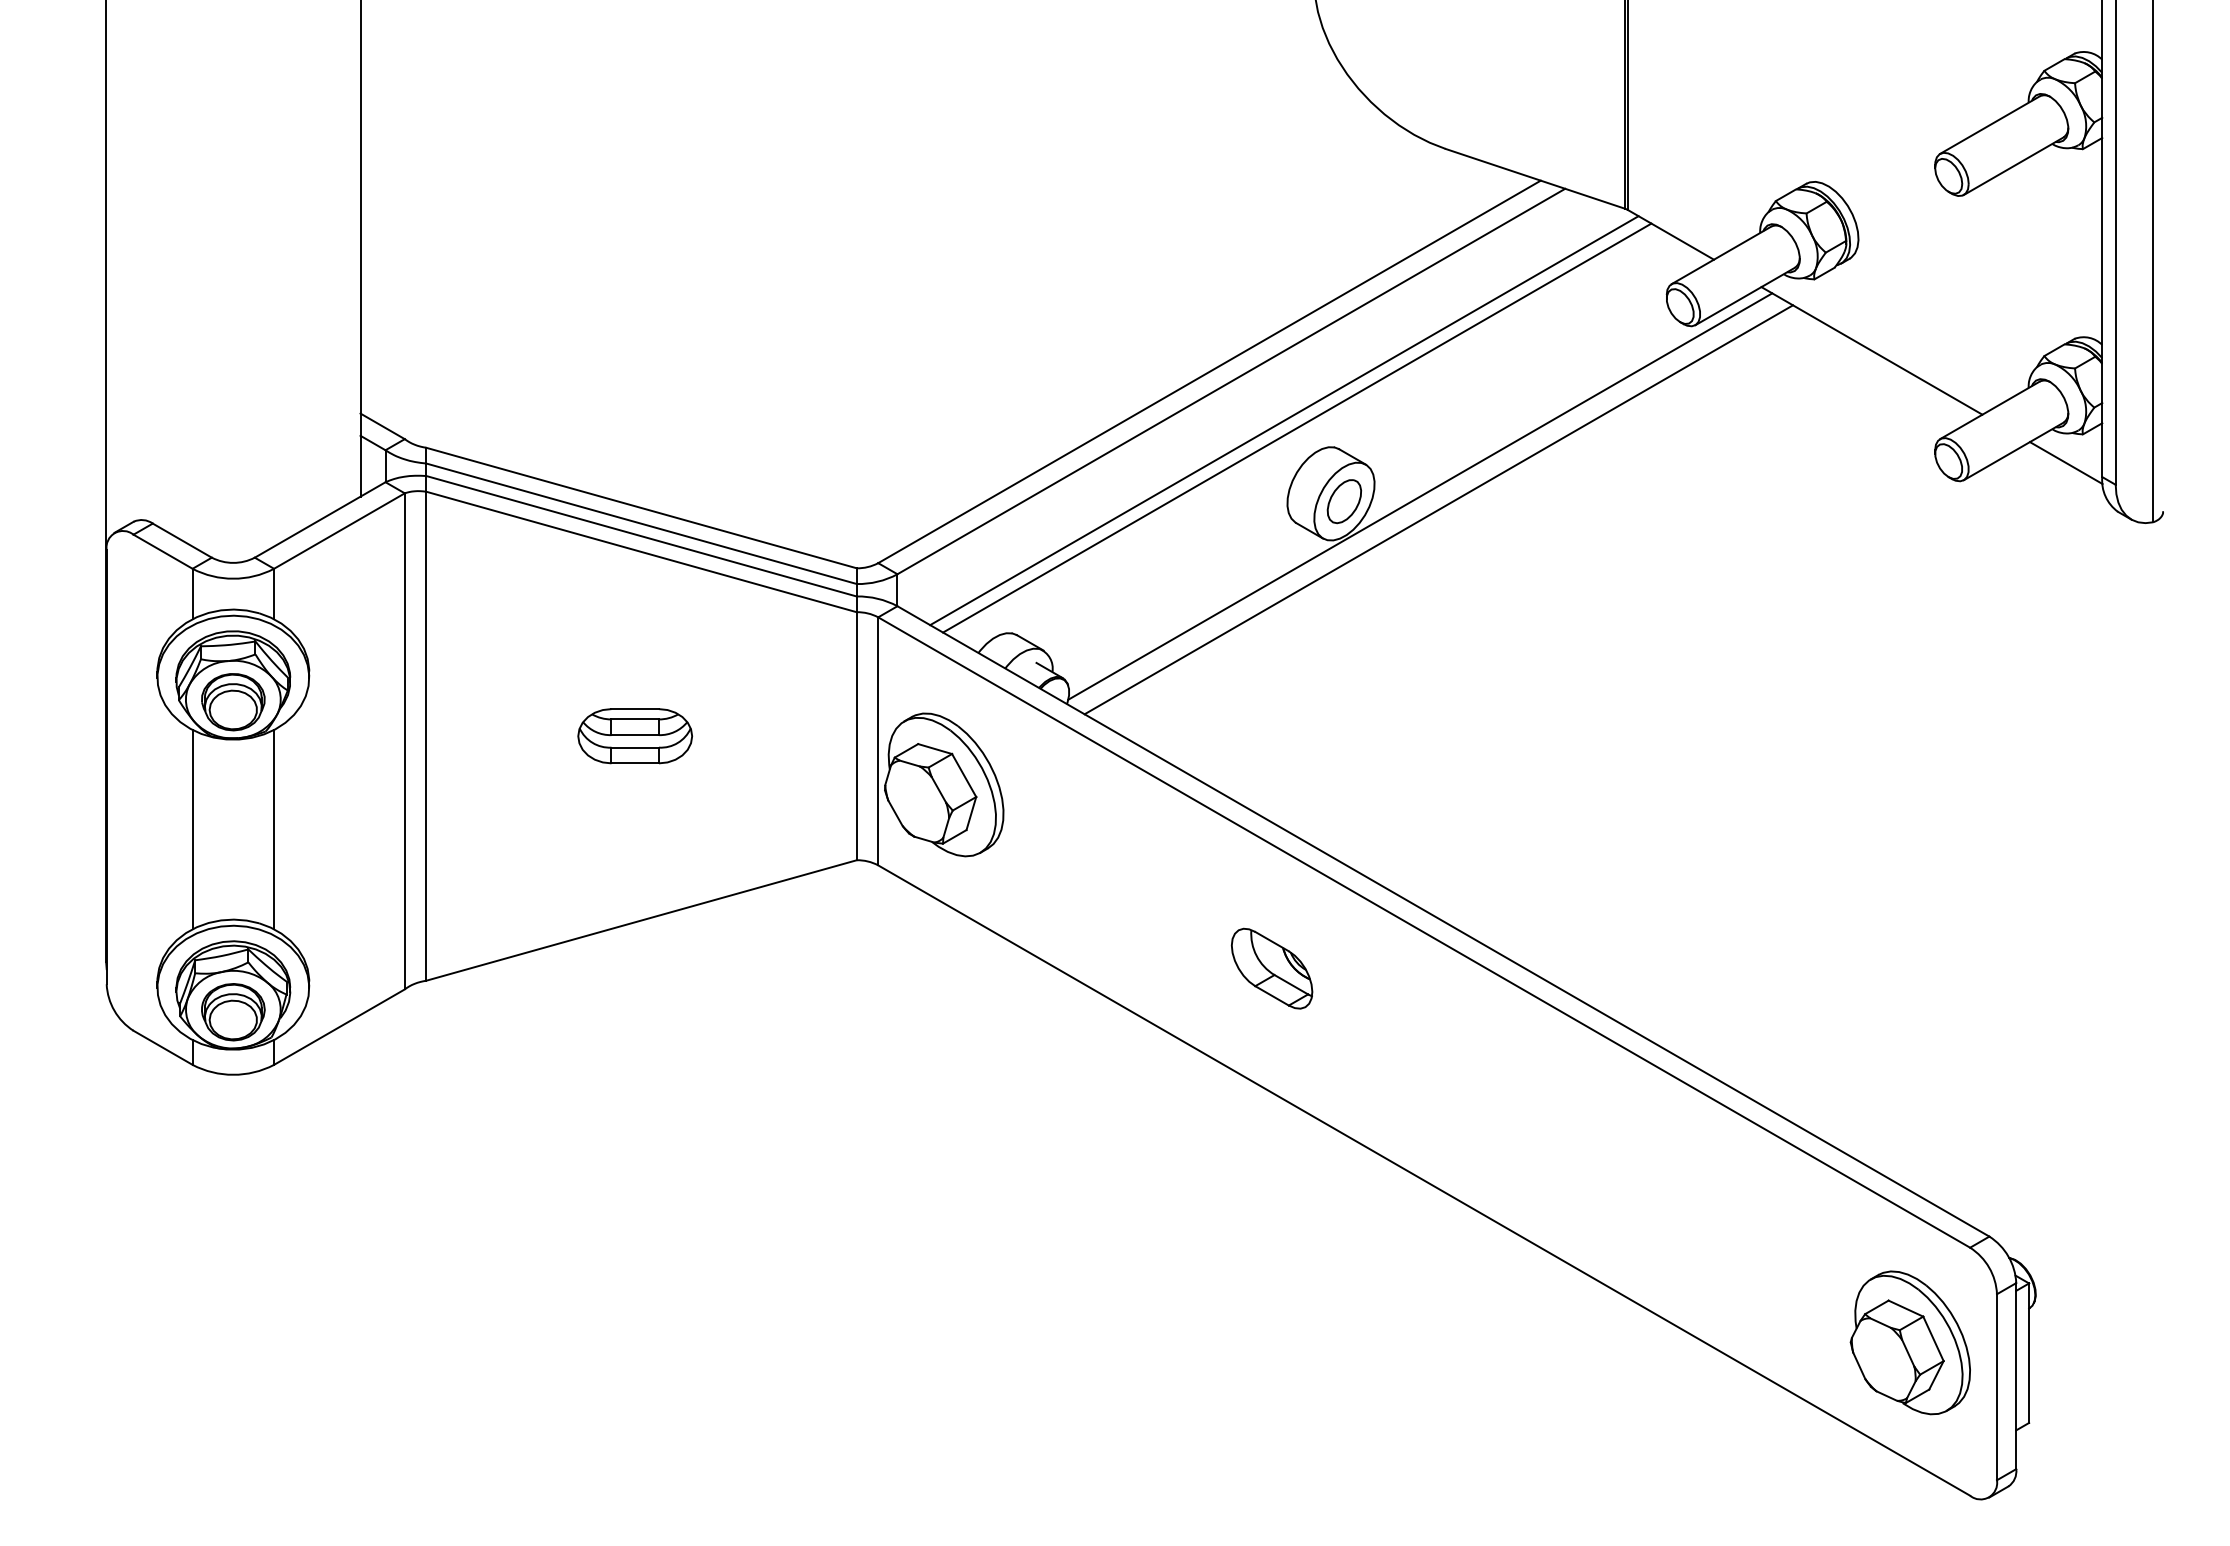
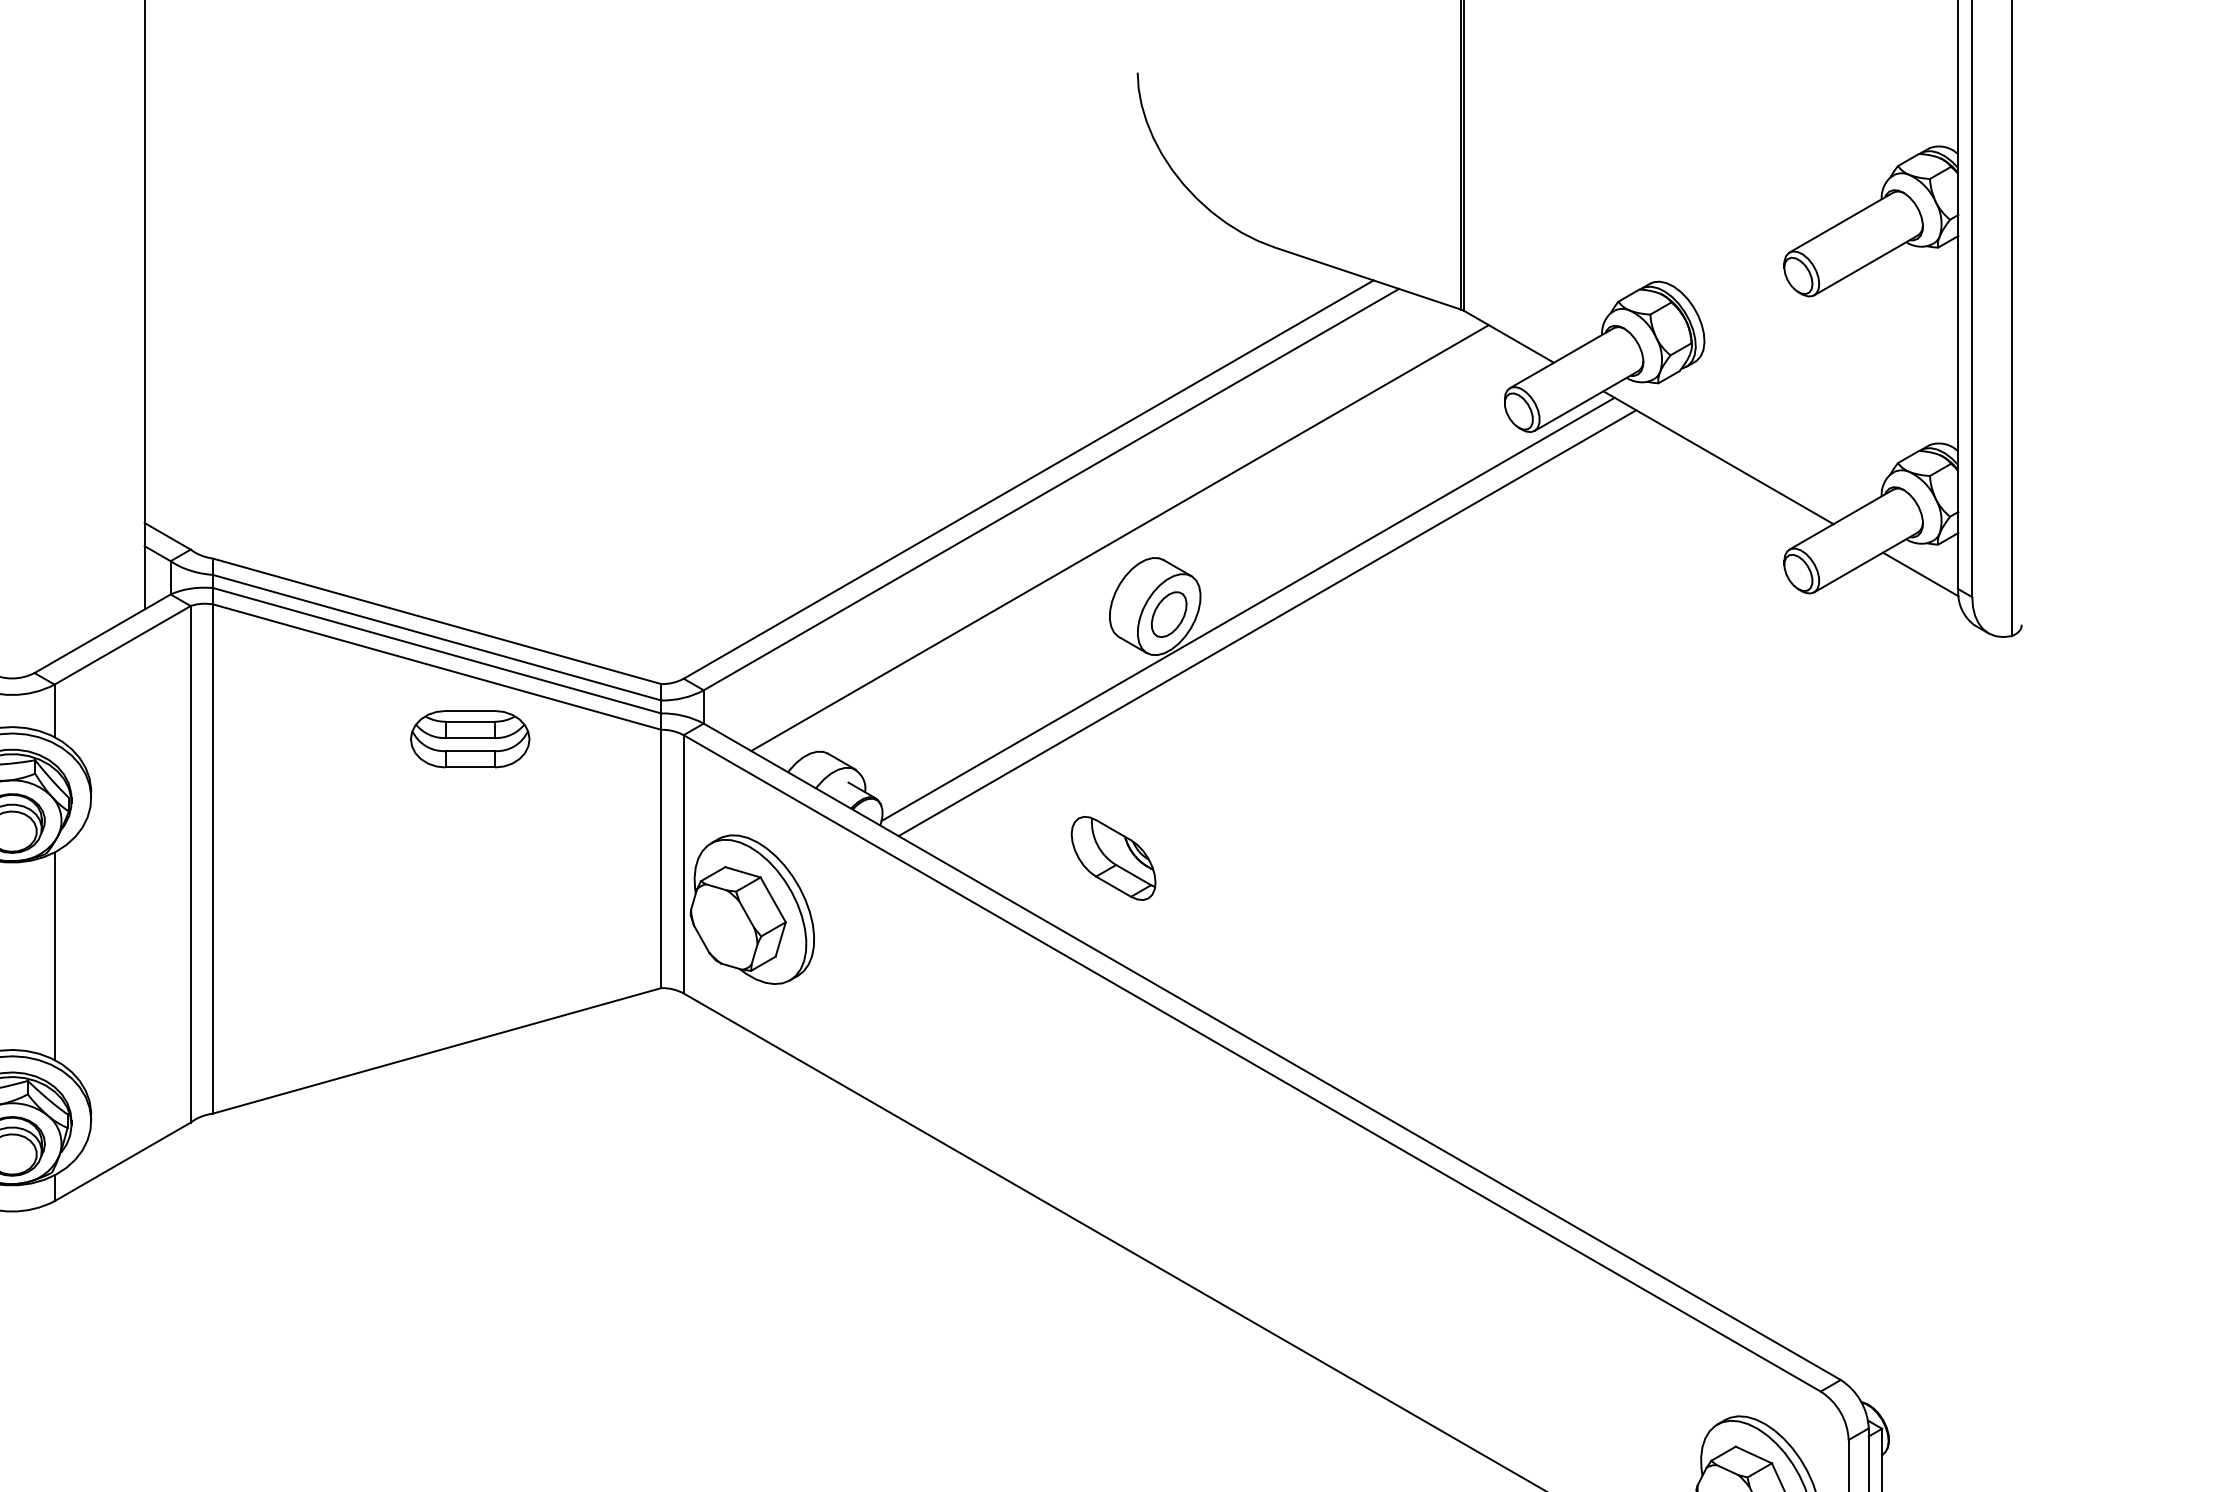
line: (1284, 420) -> (1106, 530), removed
part: (635, 736) -> (470, 739), moved
part: (1271, 968) -> (1113, 858), moved

